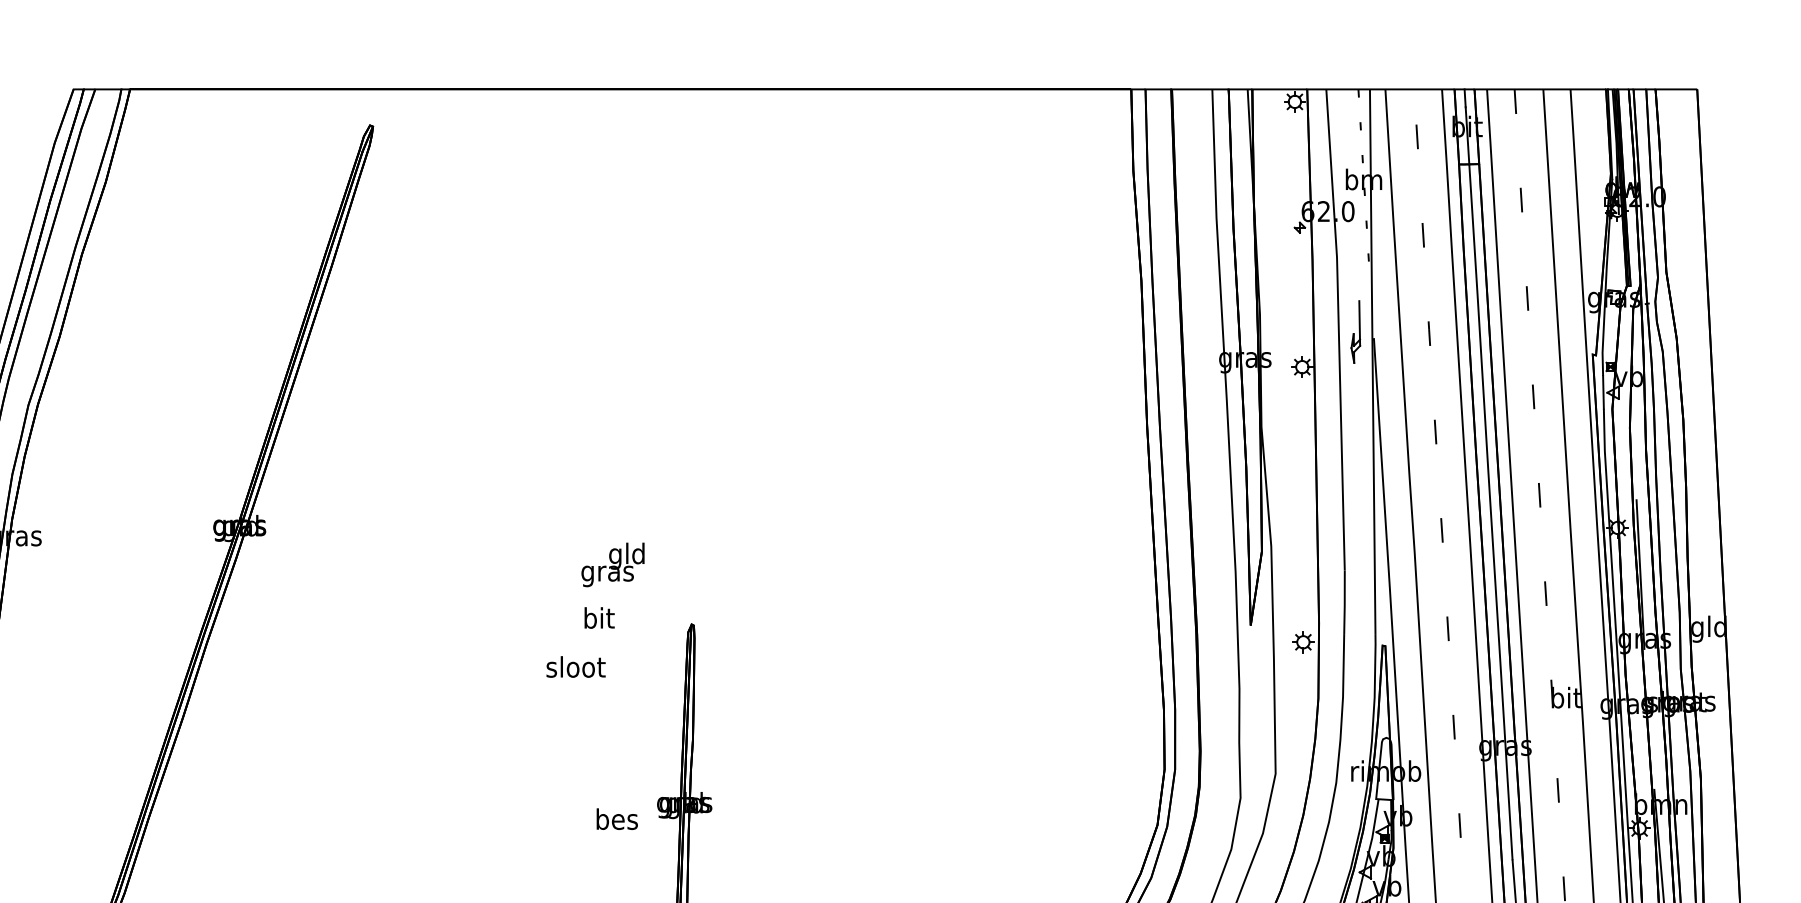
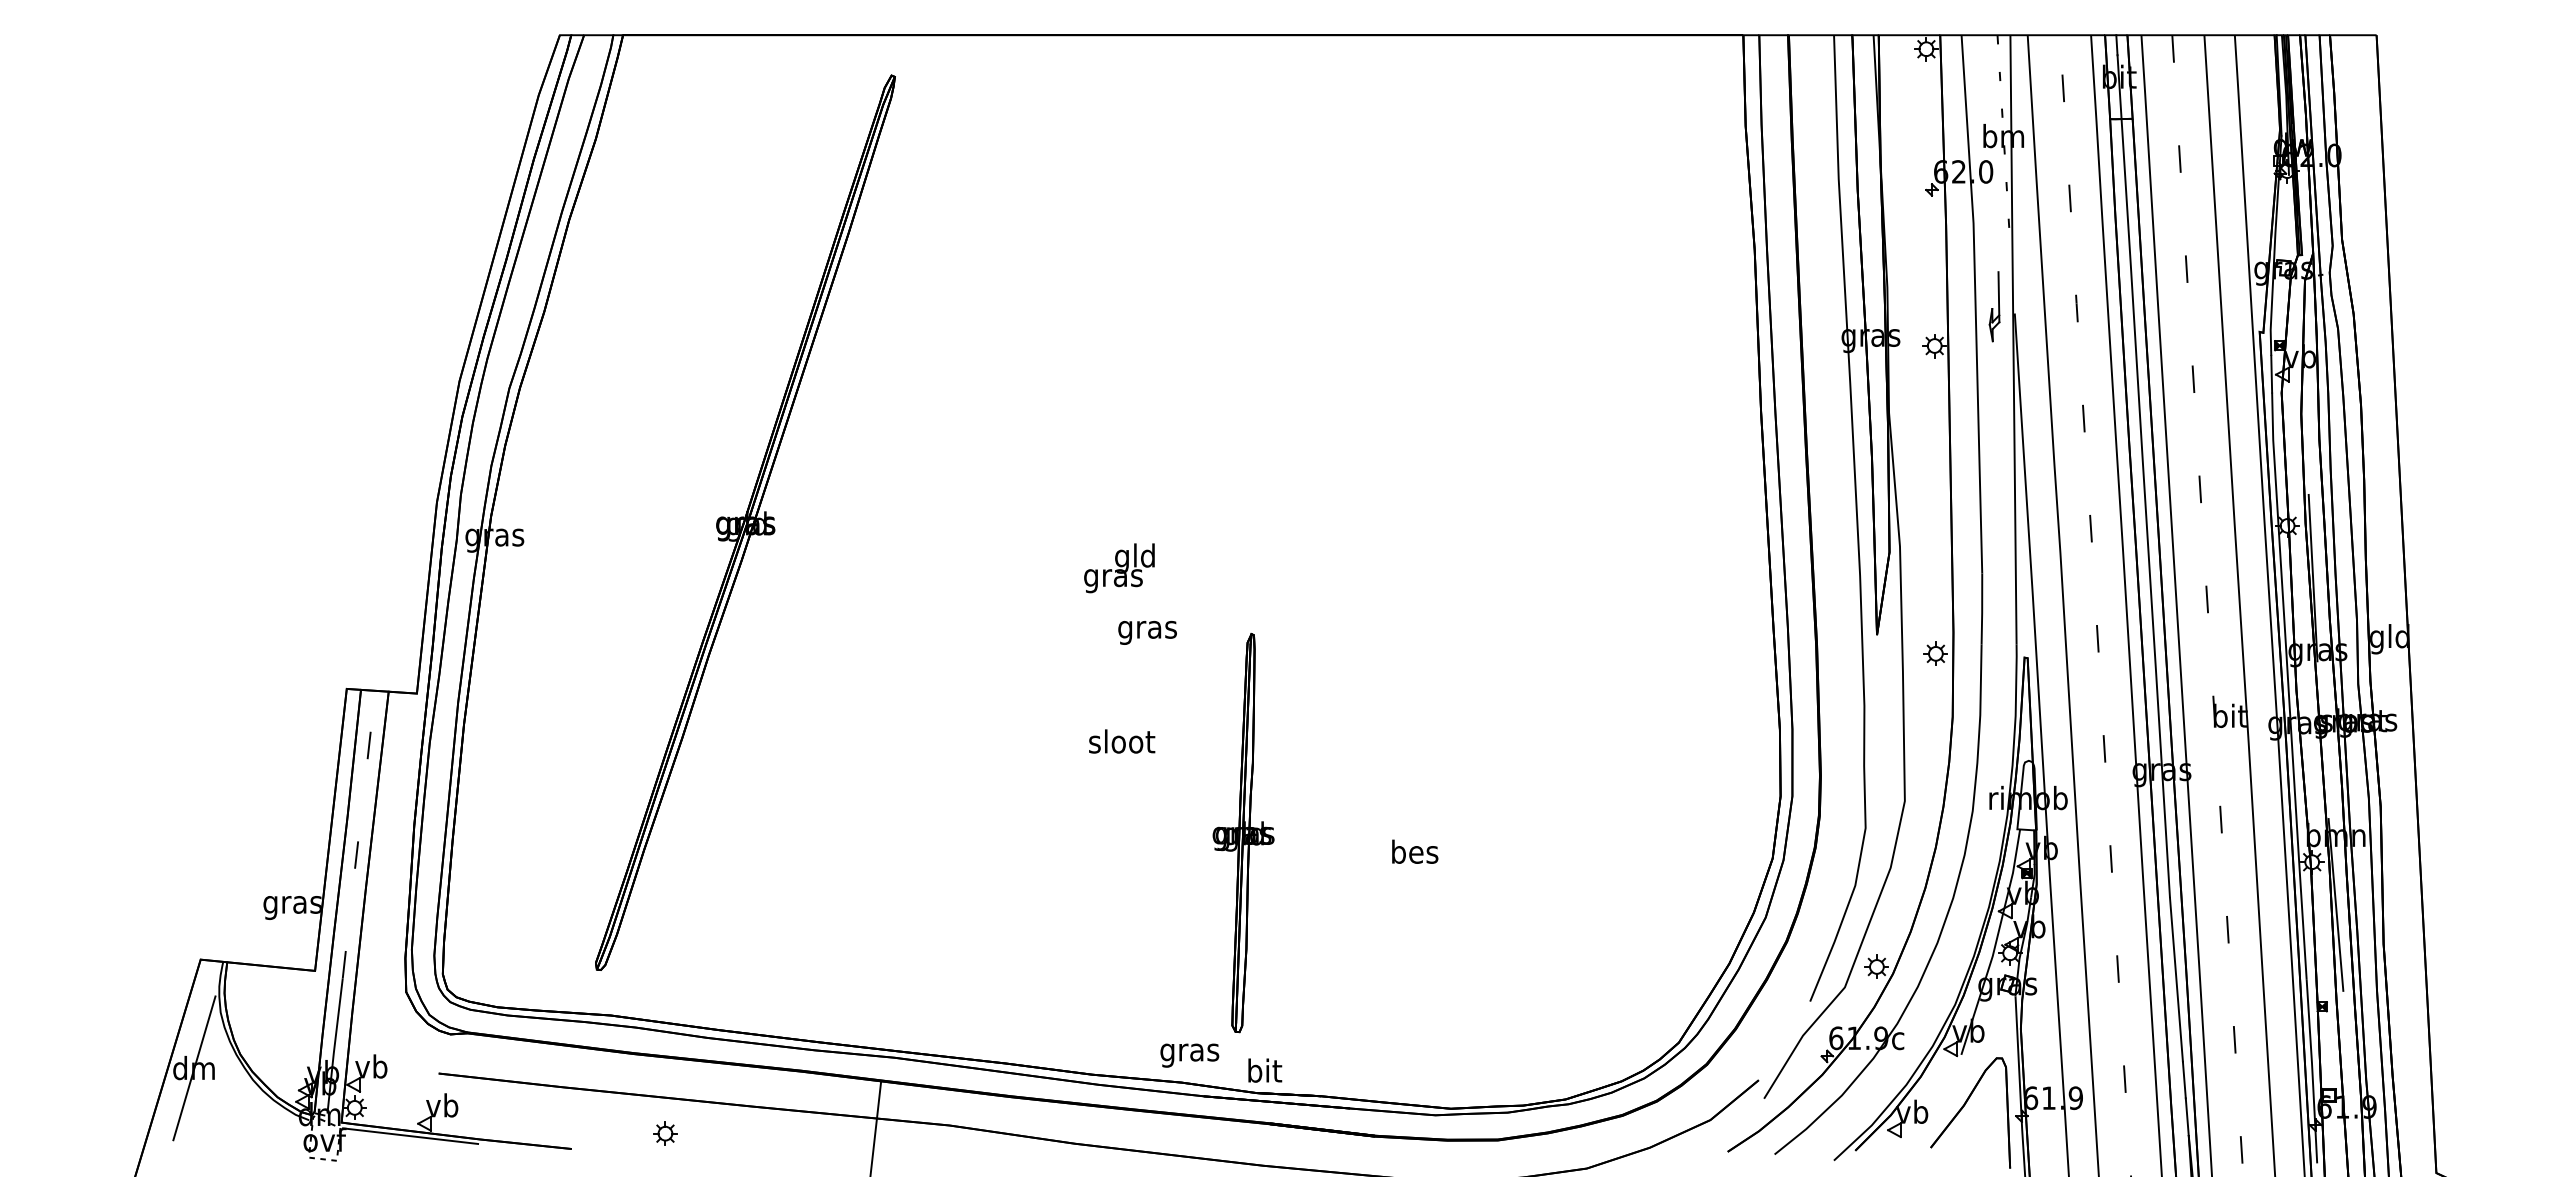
text: (613, 565) -> (1119, 568), moved
text: (598, 620) -> (1147, 629), bit -> gras
text: (576, 666) -> (1122, 741), moved
text: (617, 818) -> (1415, 851), moved

